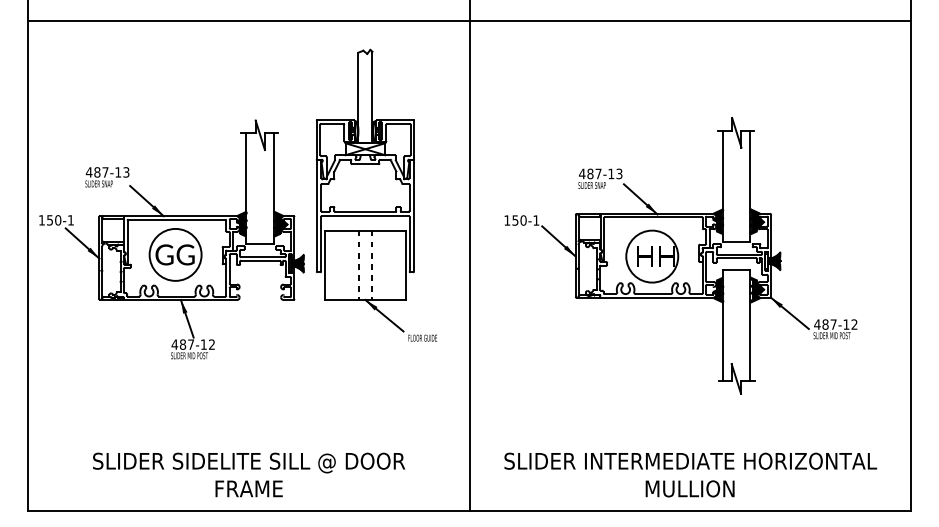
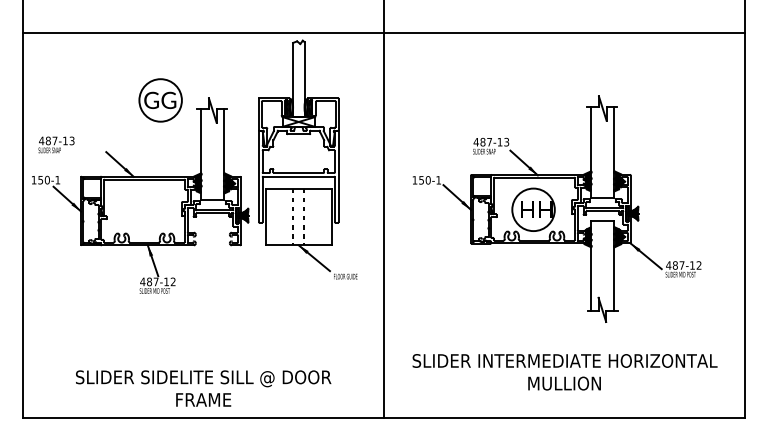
line: (469, 21) -> (384, 32), moved
text: (107, 177) -> (56, 145), moved
part: (175, 254) -> (160, 100), moved
text: (690, 474) -> (564, 371), moved

